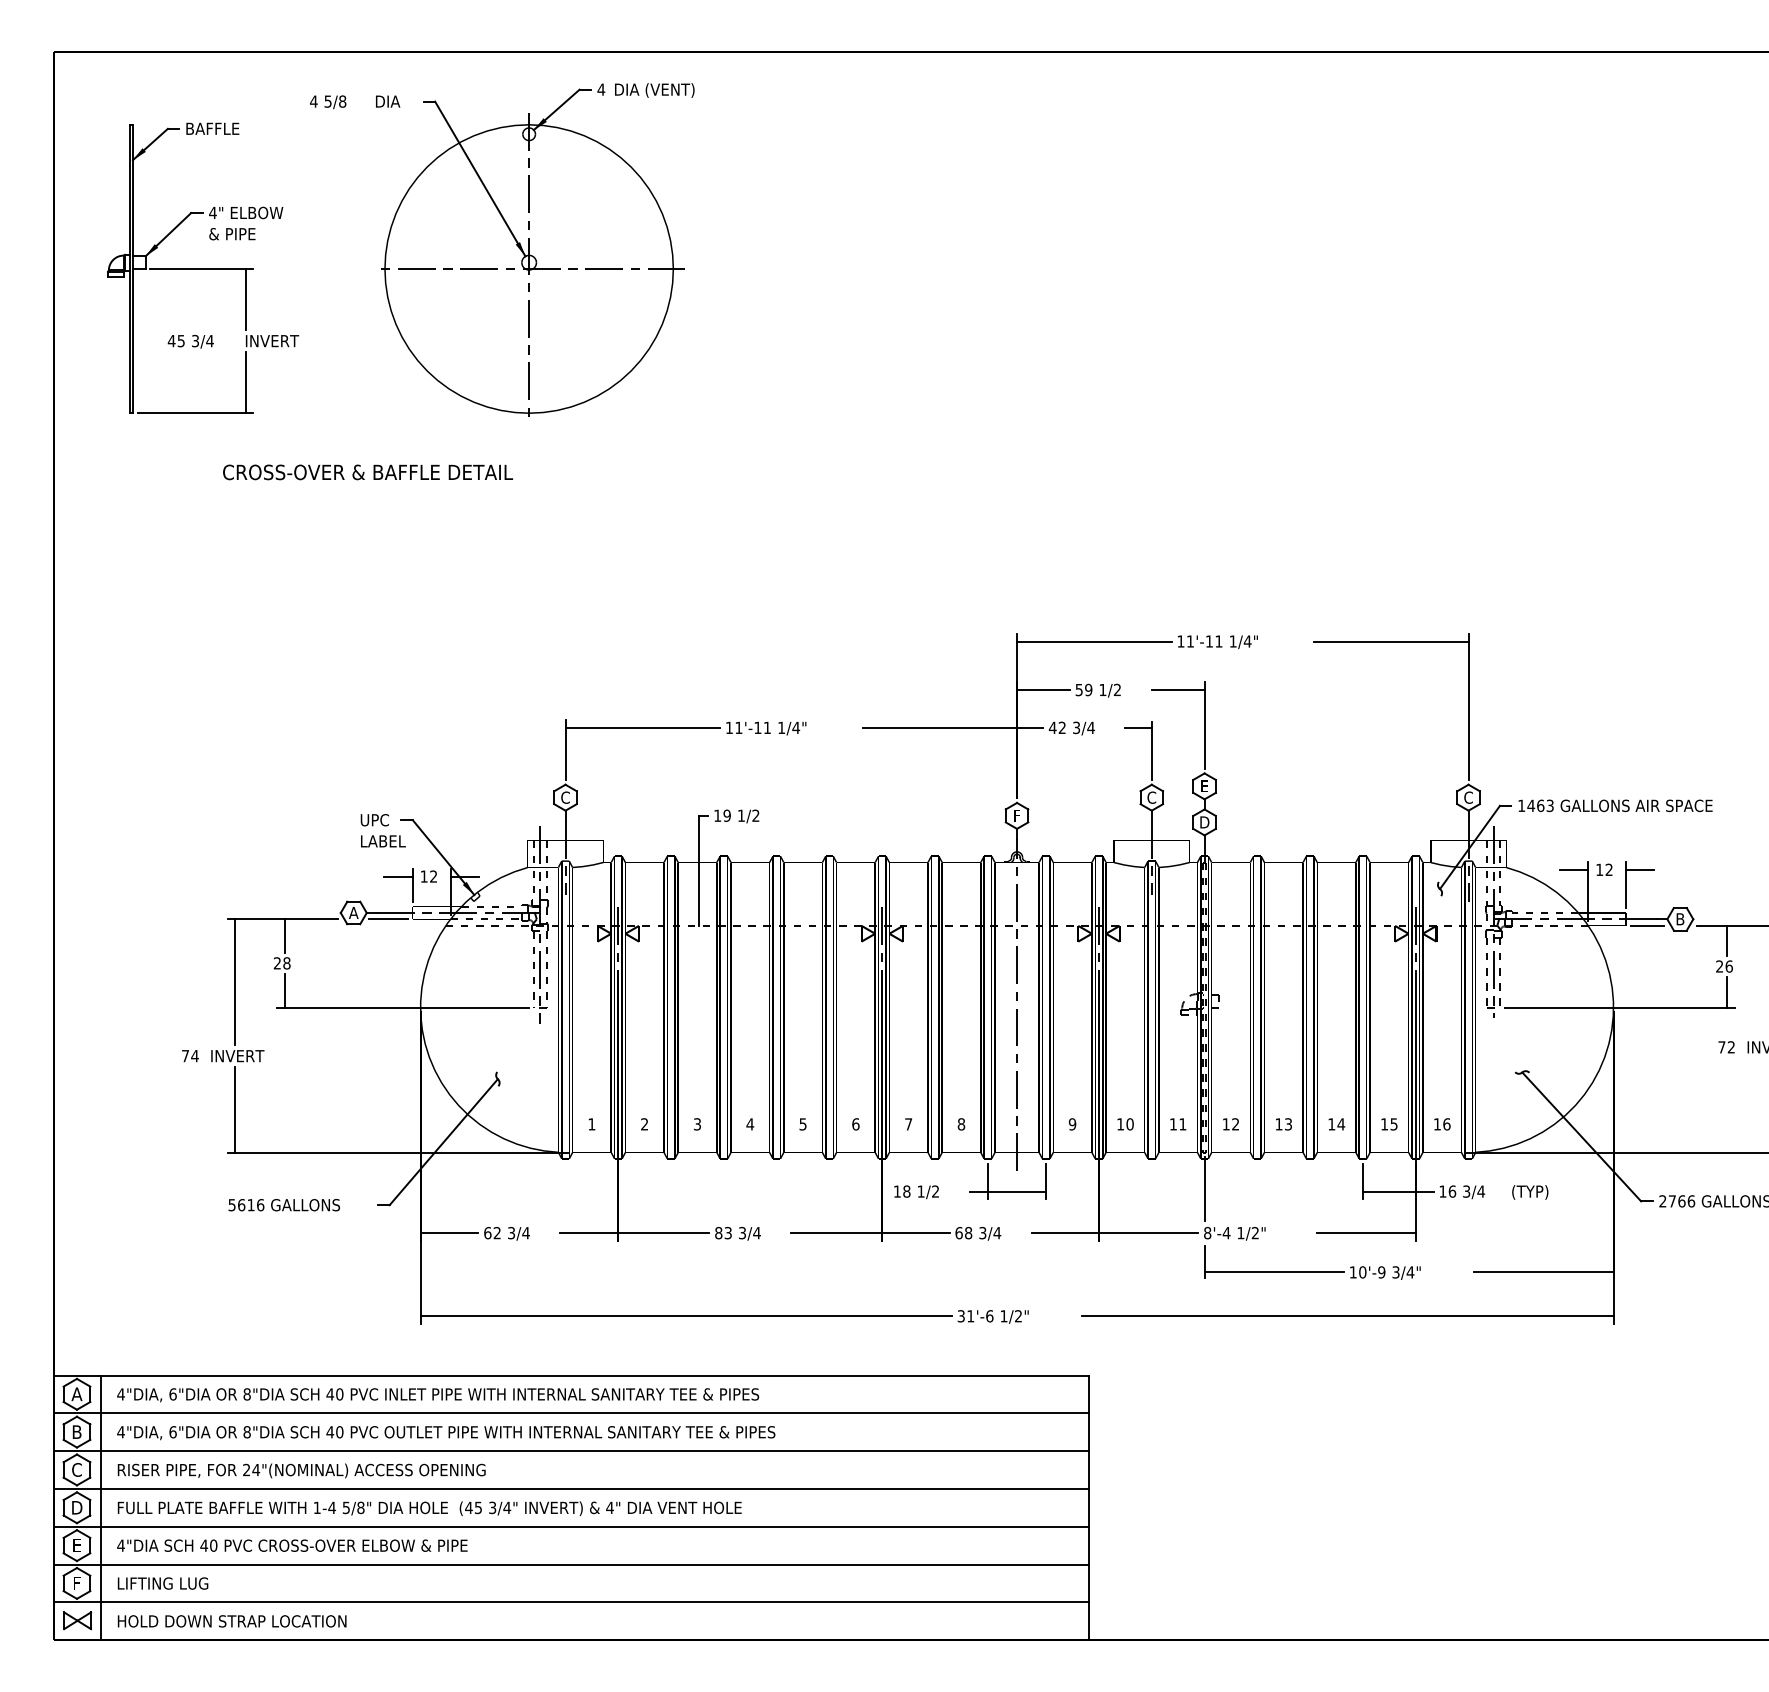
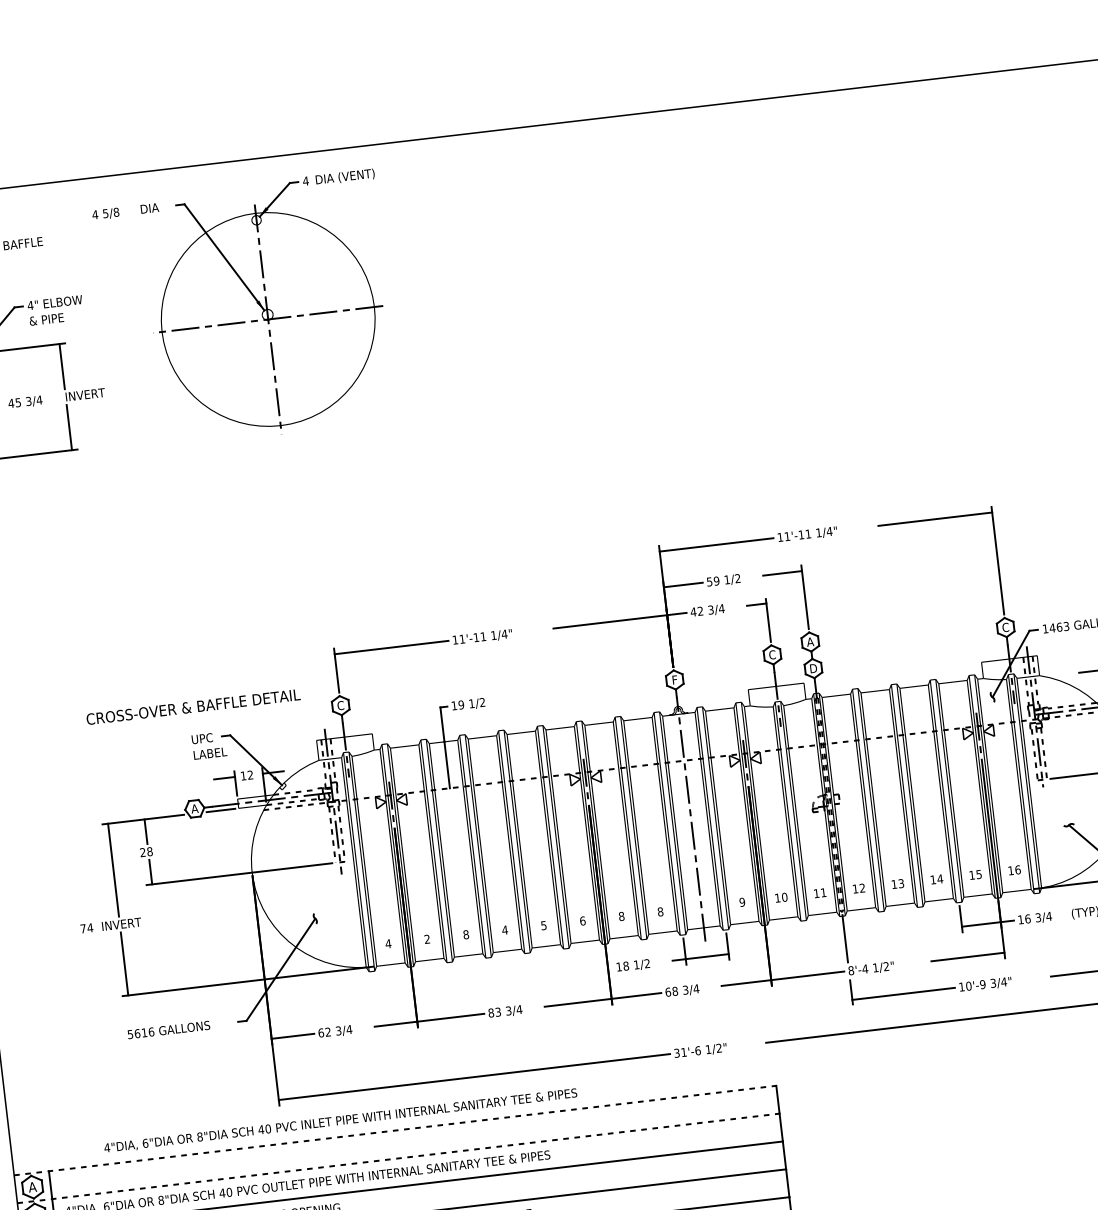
text: (367, 472) -> (193, 707), moved
text: (1204, 786) -> (810, 642), E -> A
text: (591, 1124) -> (388, 944), 1 -> 4
text: (697, 1124) -> (466, 934), 3 -> 8
text: (908, 1124) -> (621, 916), 7 -> 8
line: (571, 1375) -> (395, 1130), solid -> dashed
text: (438, 1395) -> (341, 1121), moved
line: (571, 1413) -> (398, 1158), solid -> dashed

